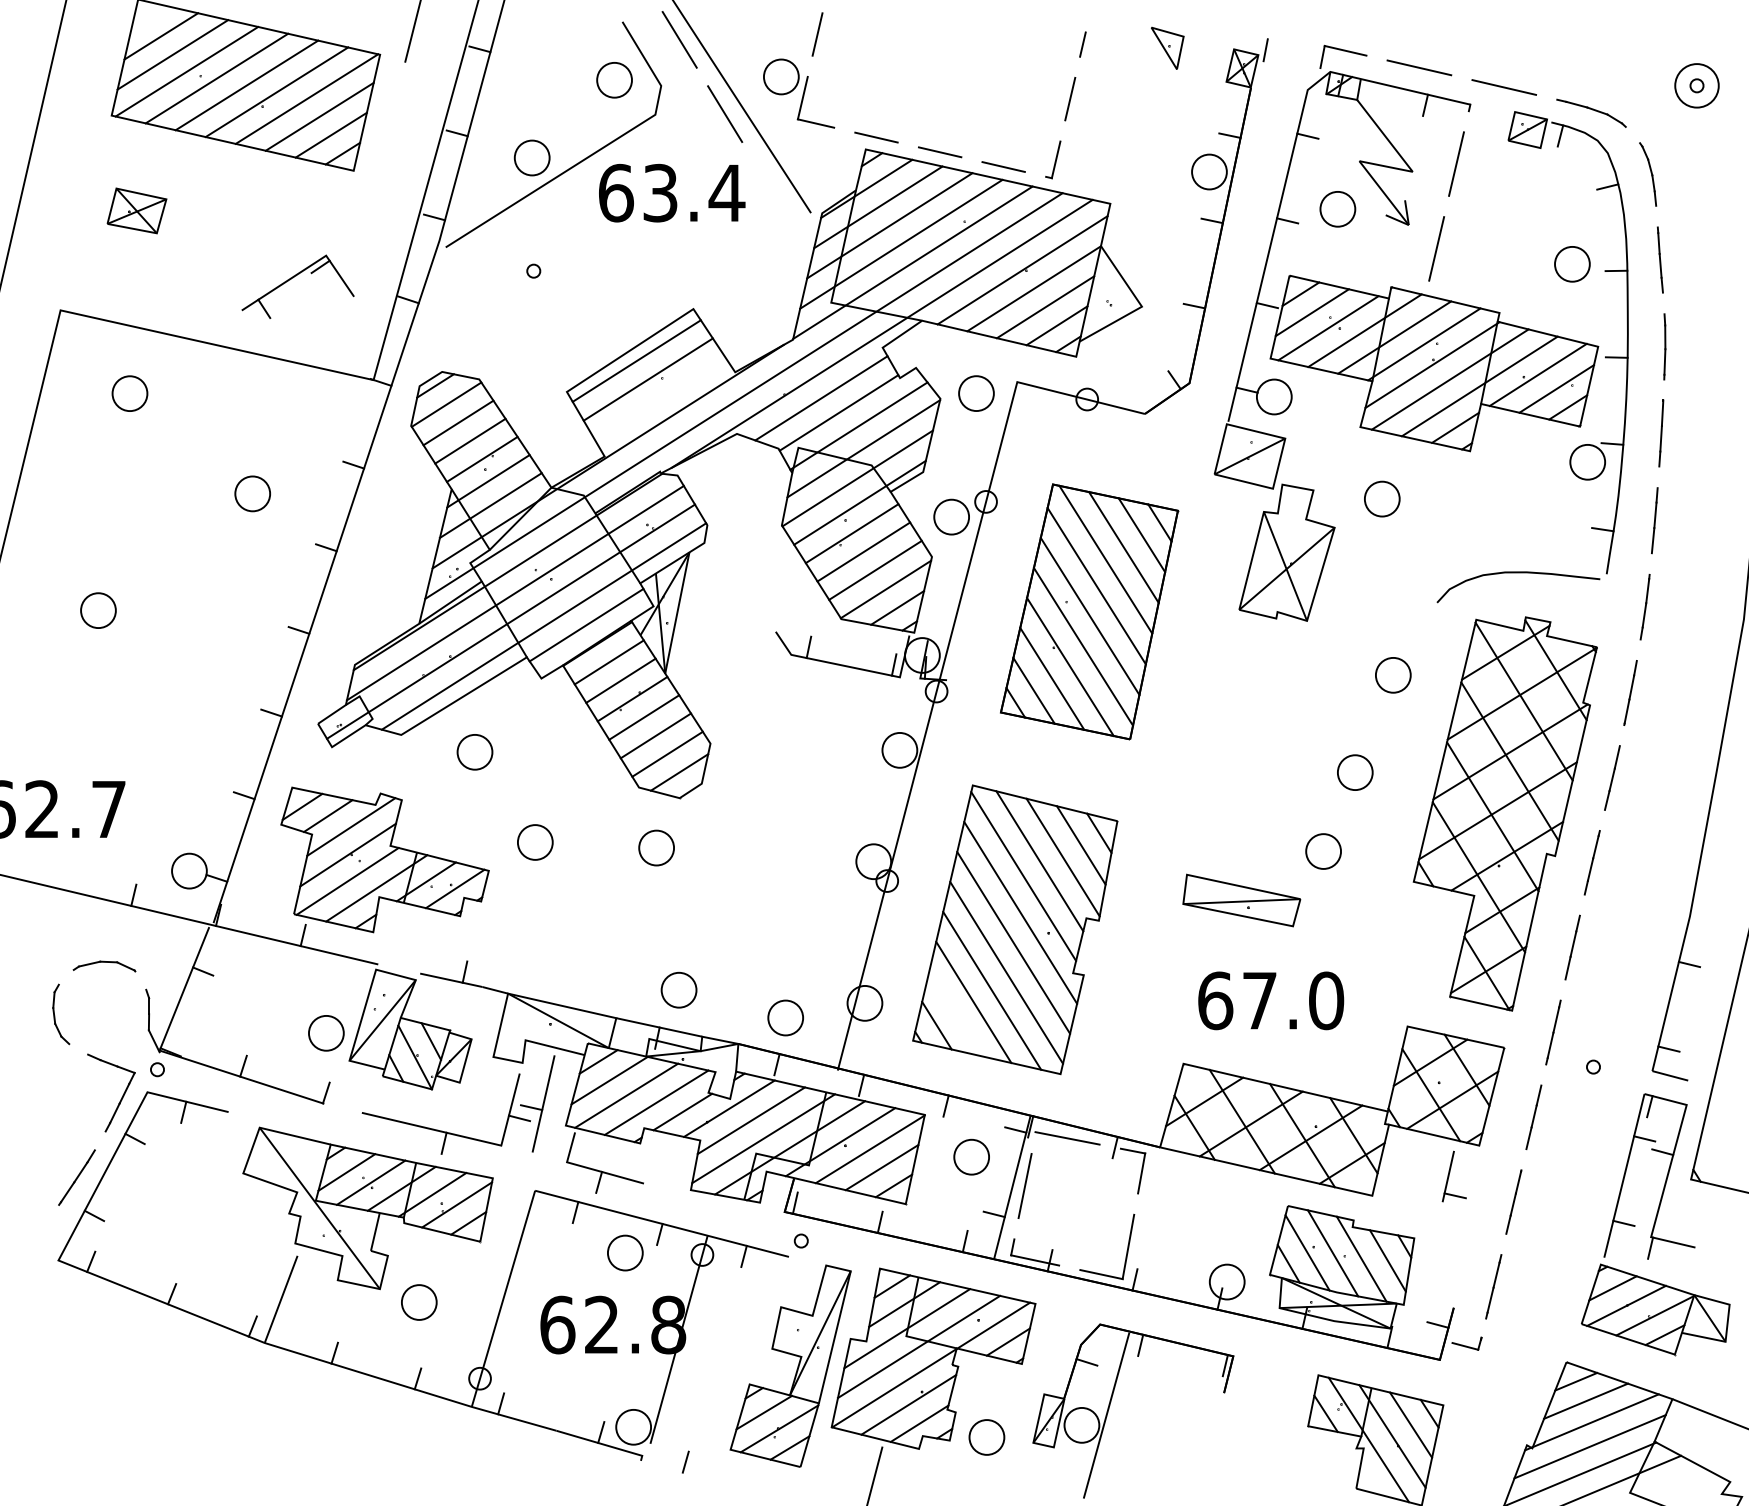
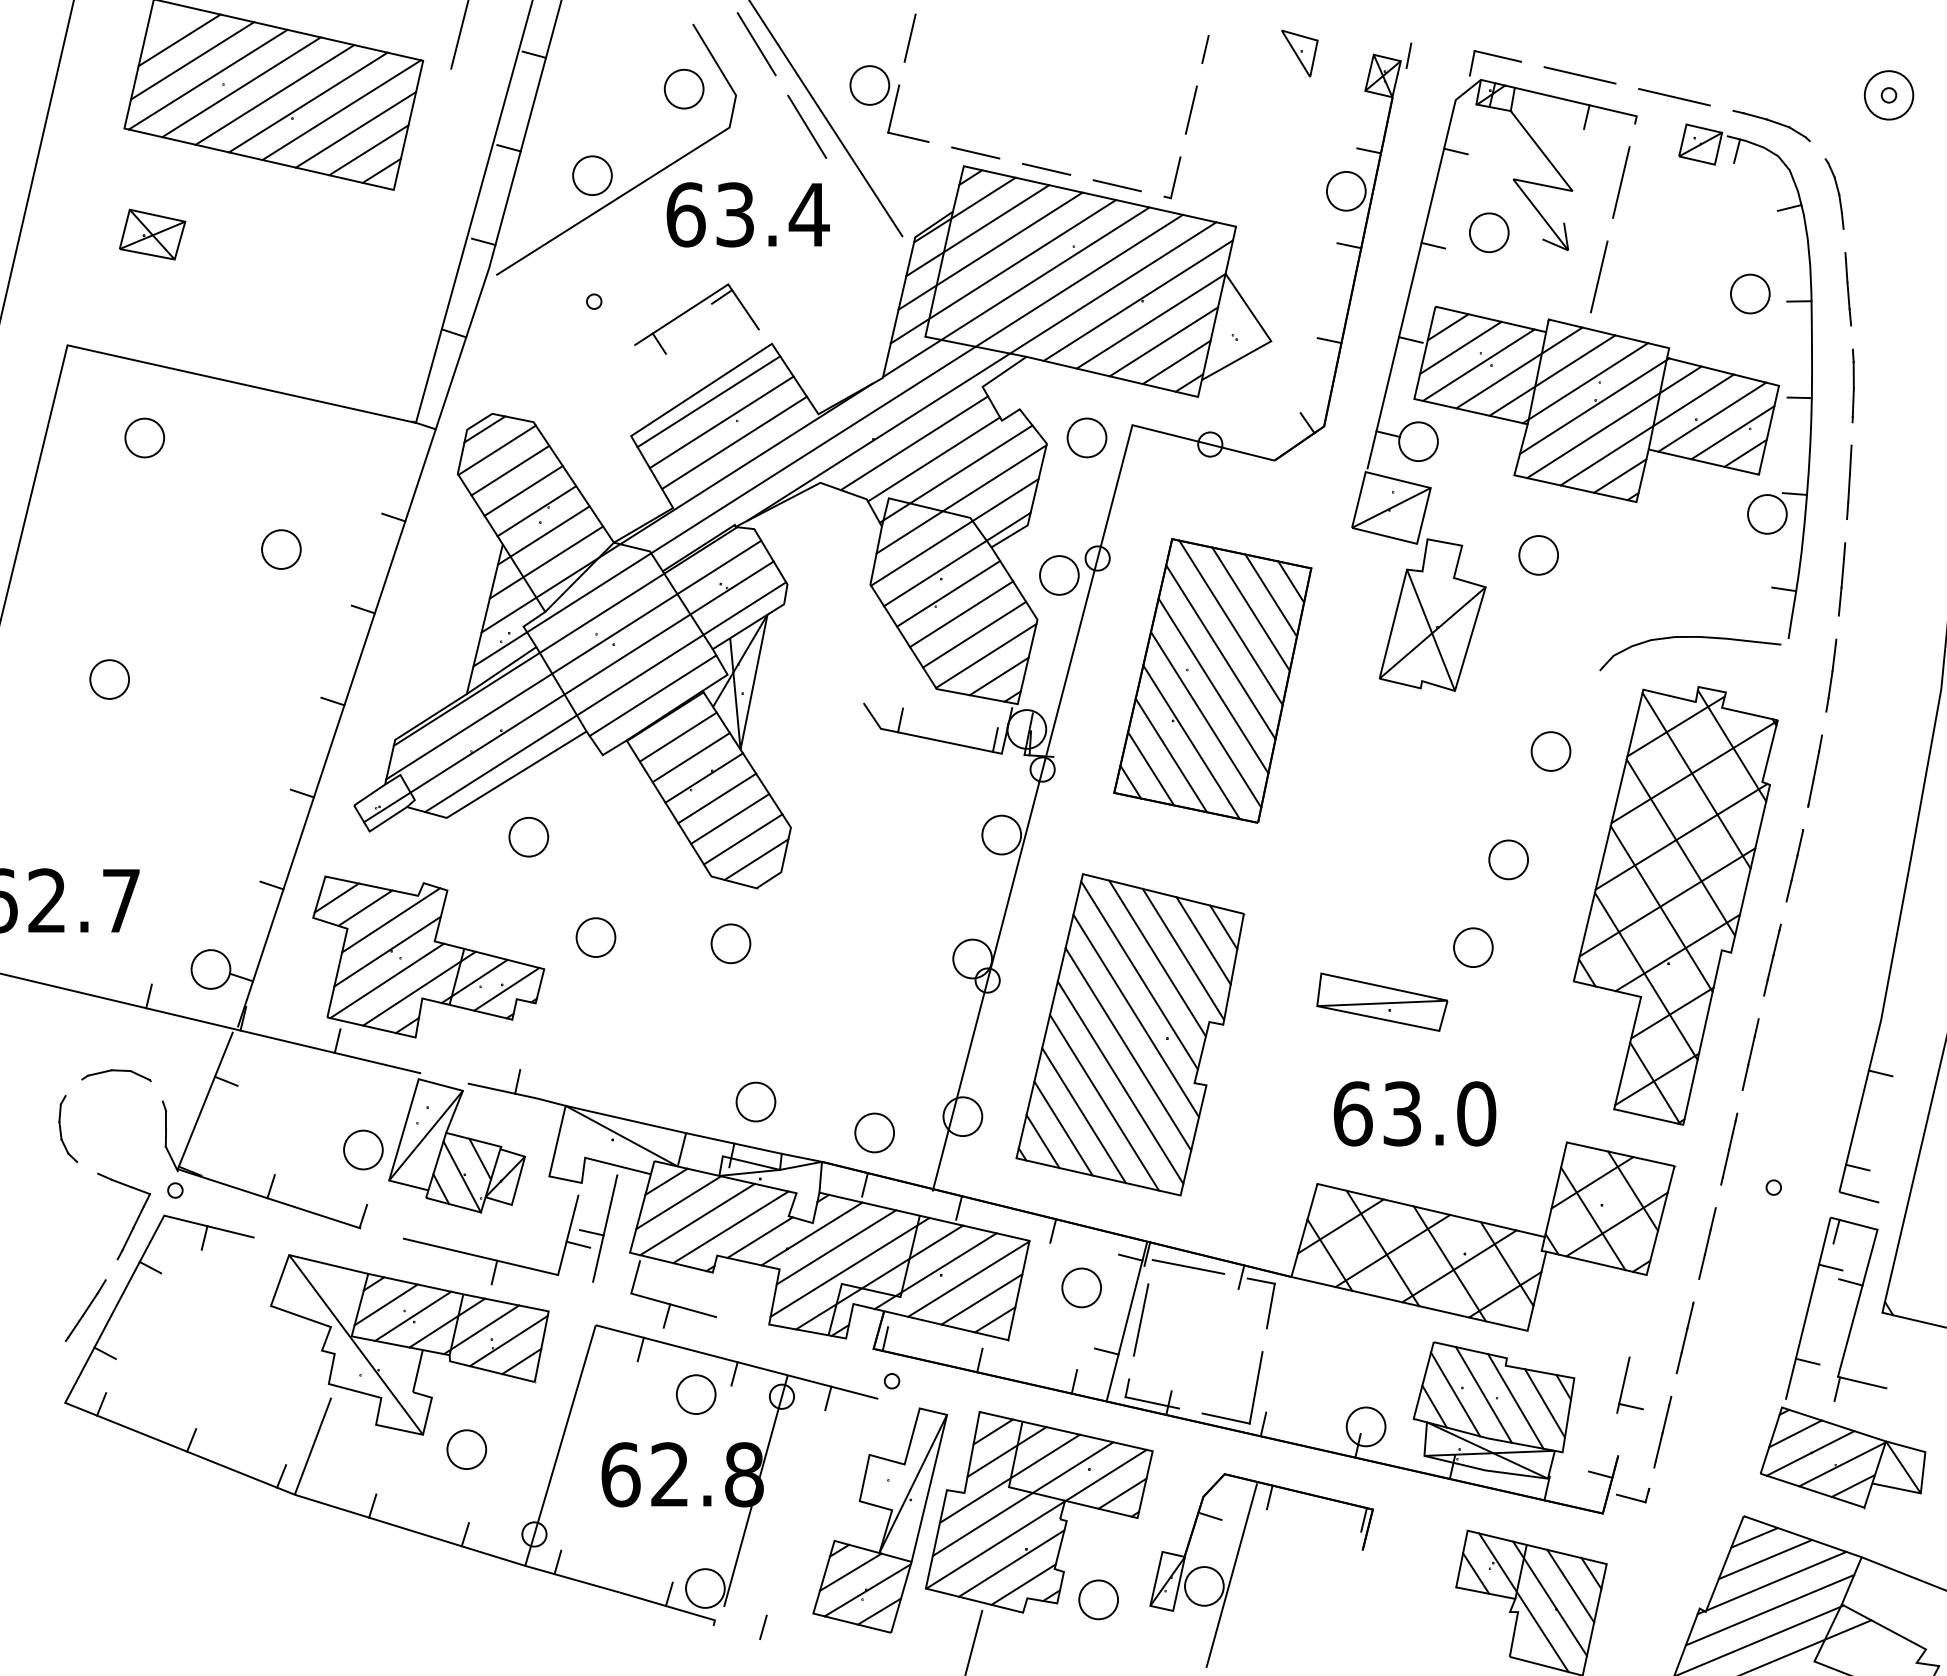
part: (293, 278) -> (691, 309), moved
line: (659, 397) -> (734, 442), added
text: (1259, 1000) -> (1402, 1113), 67.0 -> 63.0
line: (955, 1013) -> (1063, 1127), added
part: (1453, 1176) -> (1629, 1385), moved

